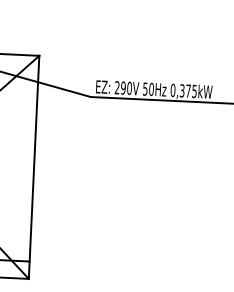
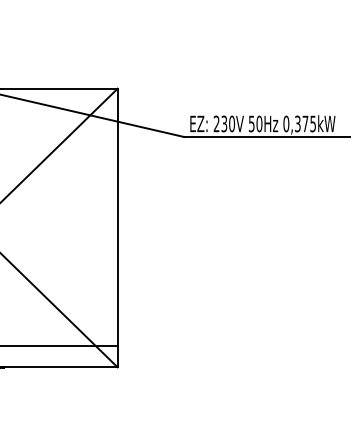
text: (123, 87) -> (224, 123), 290V -> 230V

